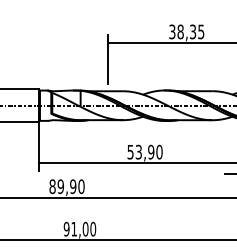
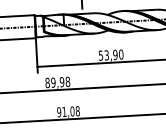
text: (81, 186) -> (67, 81), 89,90 -> 89,98
text: (93, 229) -> (78, 111), 91,00 -> 91,08

